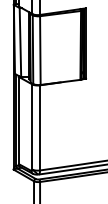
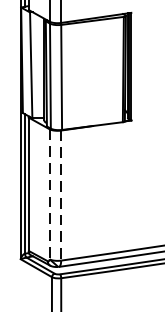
line: (32, 127) -> (49, 194), solid -> dashed
line: (40, 127) -> (61, 194), solid -> dashed

